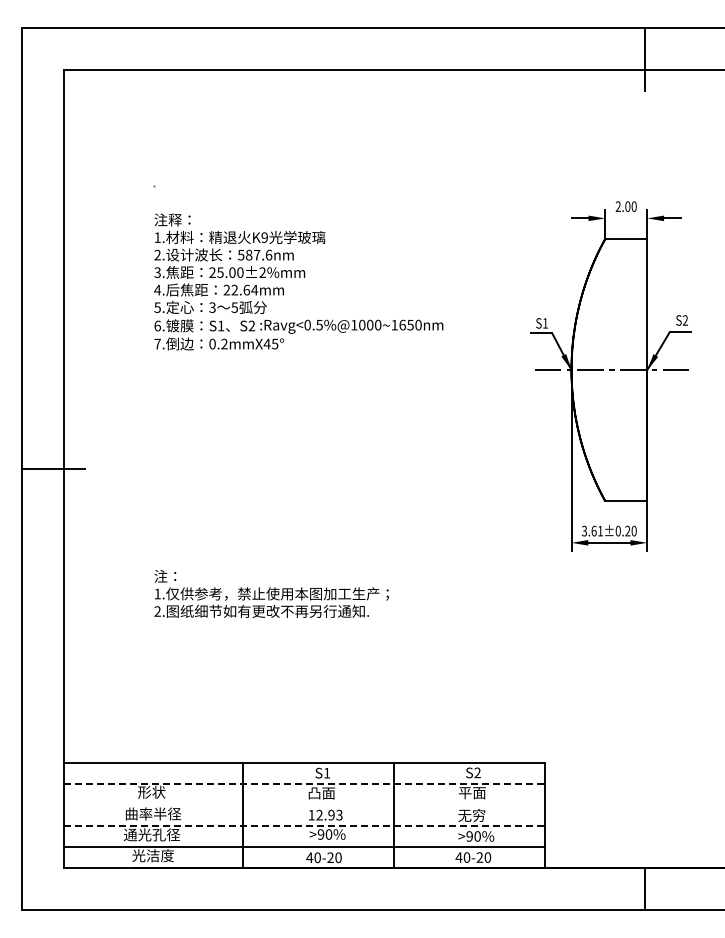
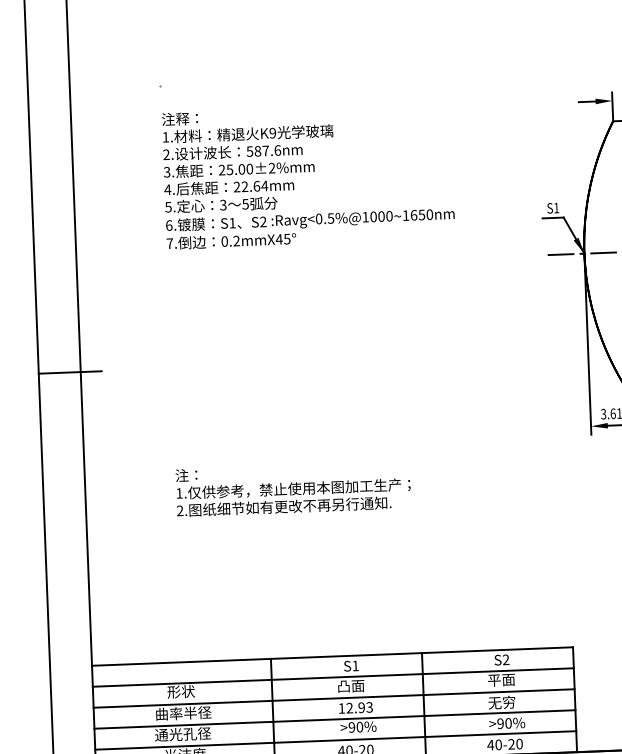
line: (304, 783) -> (333, 677), dashed -> solid
line: (304, 804) -> (334, 698), added
line: (304, 825) -> (335, 719), dashed -> solid

